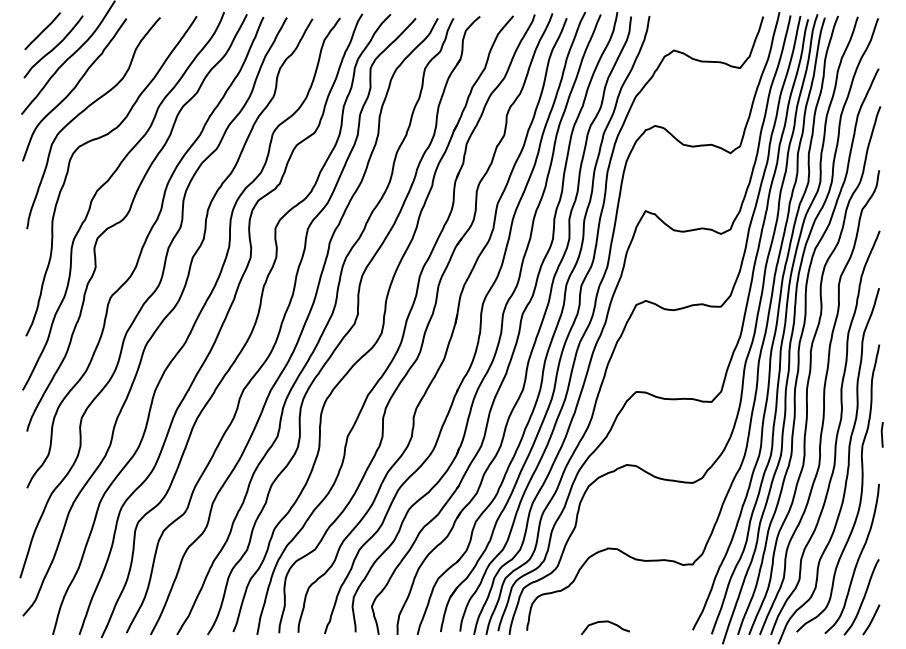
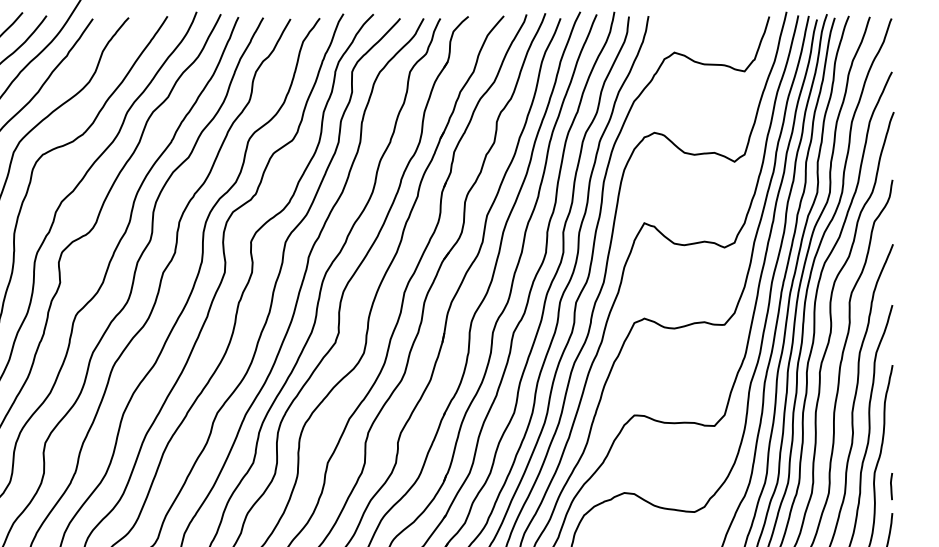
line: (881, 434) -> (890, 486), moved

